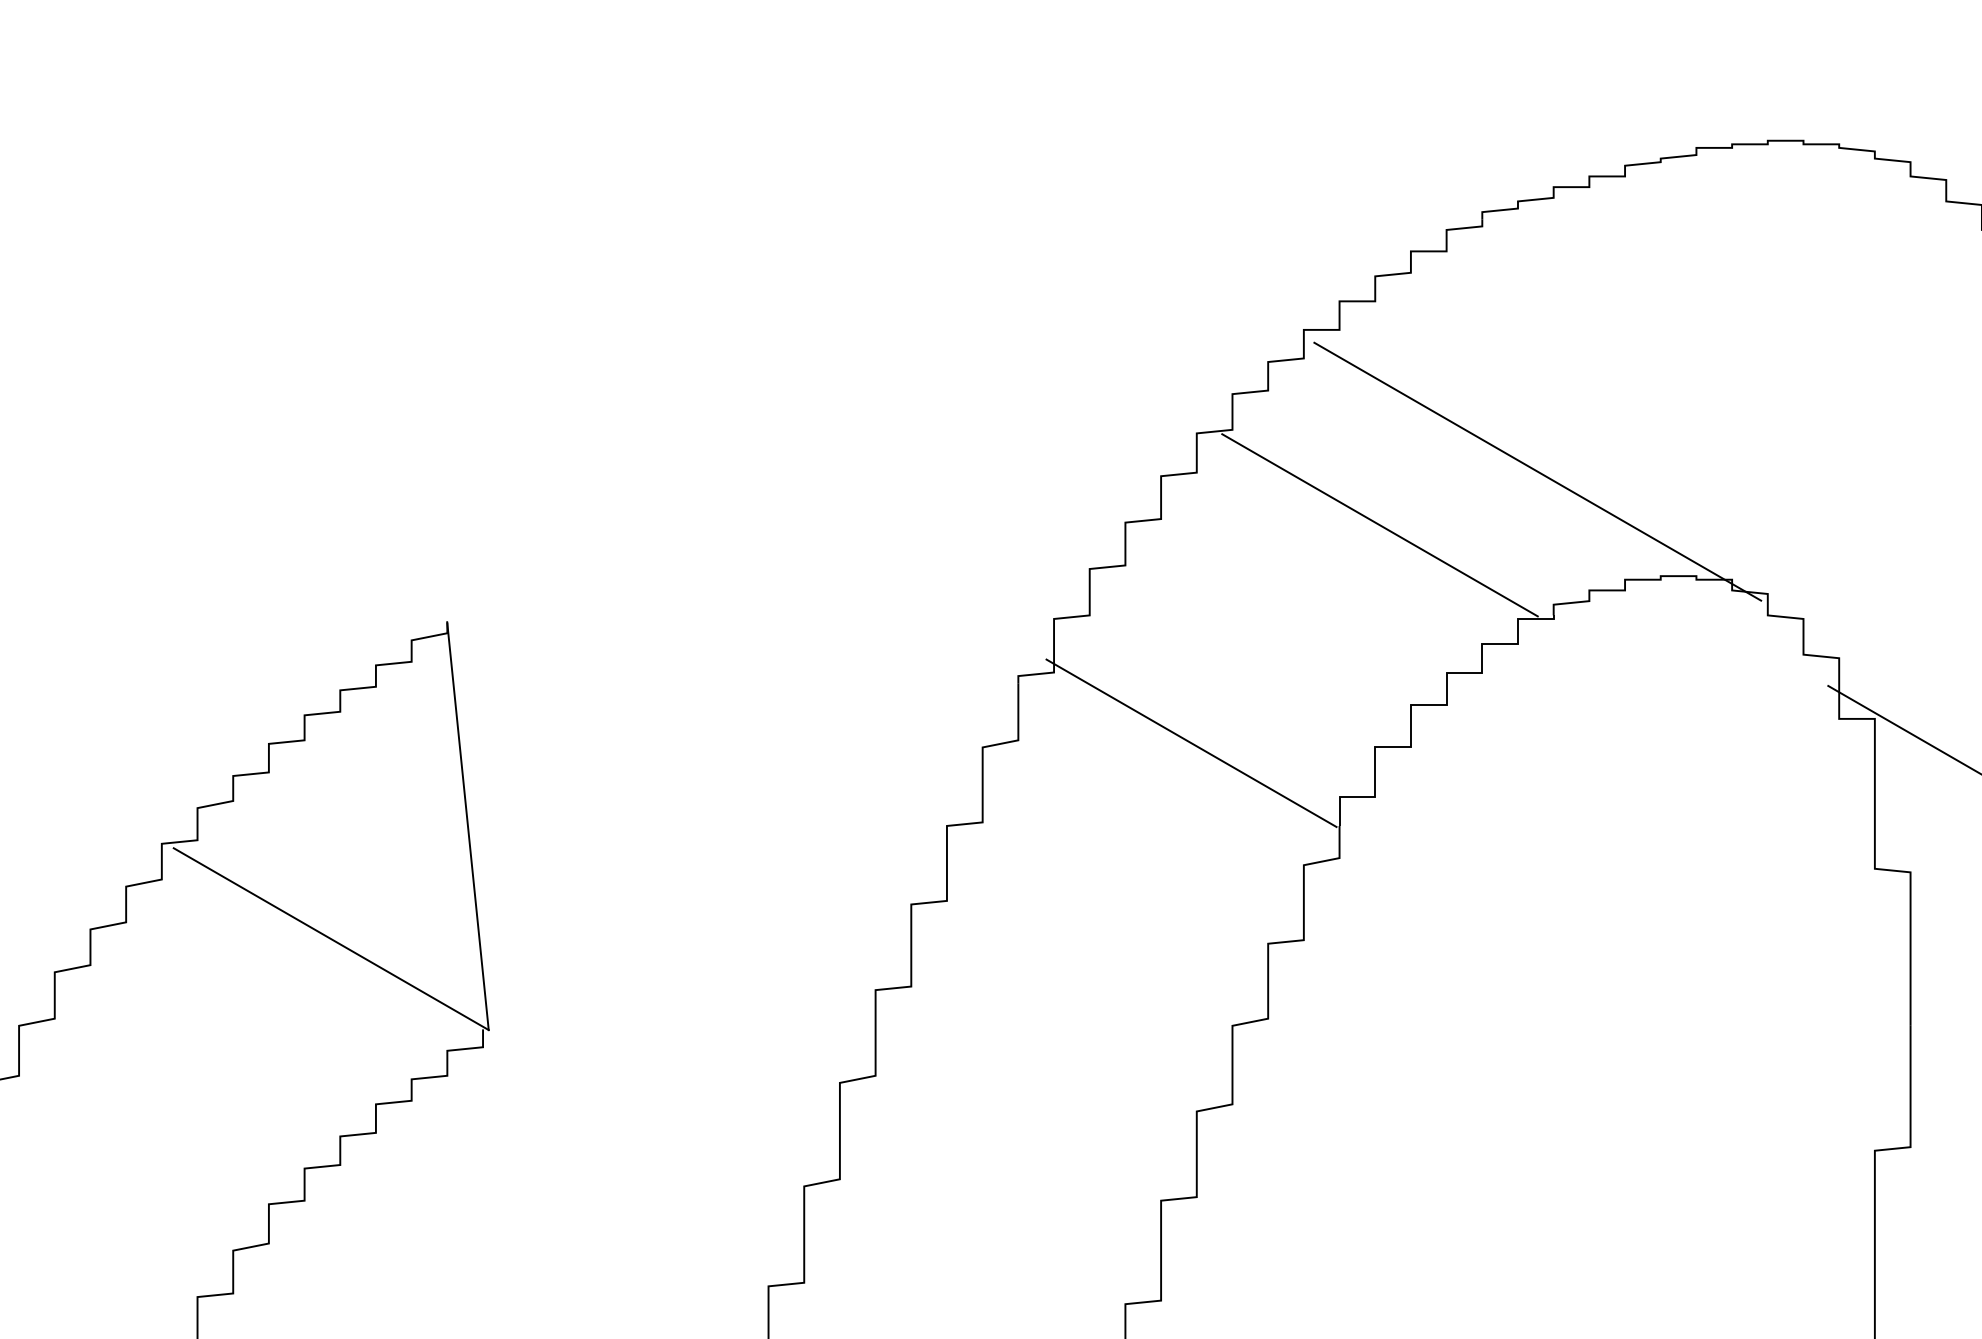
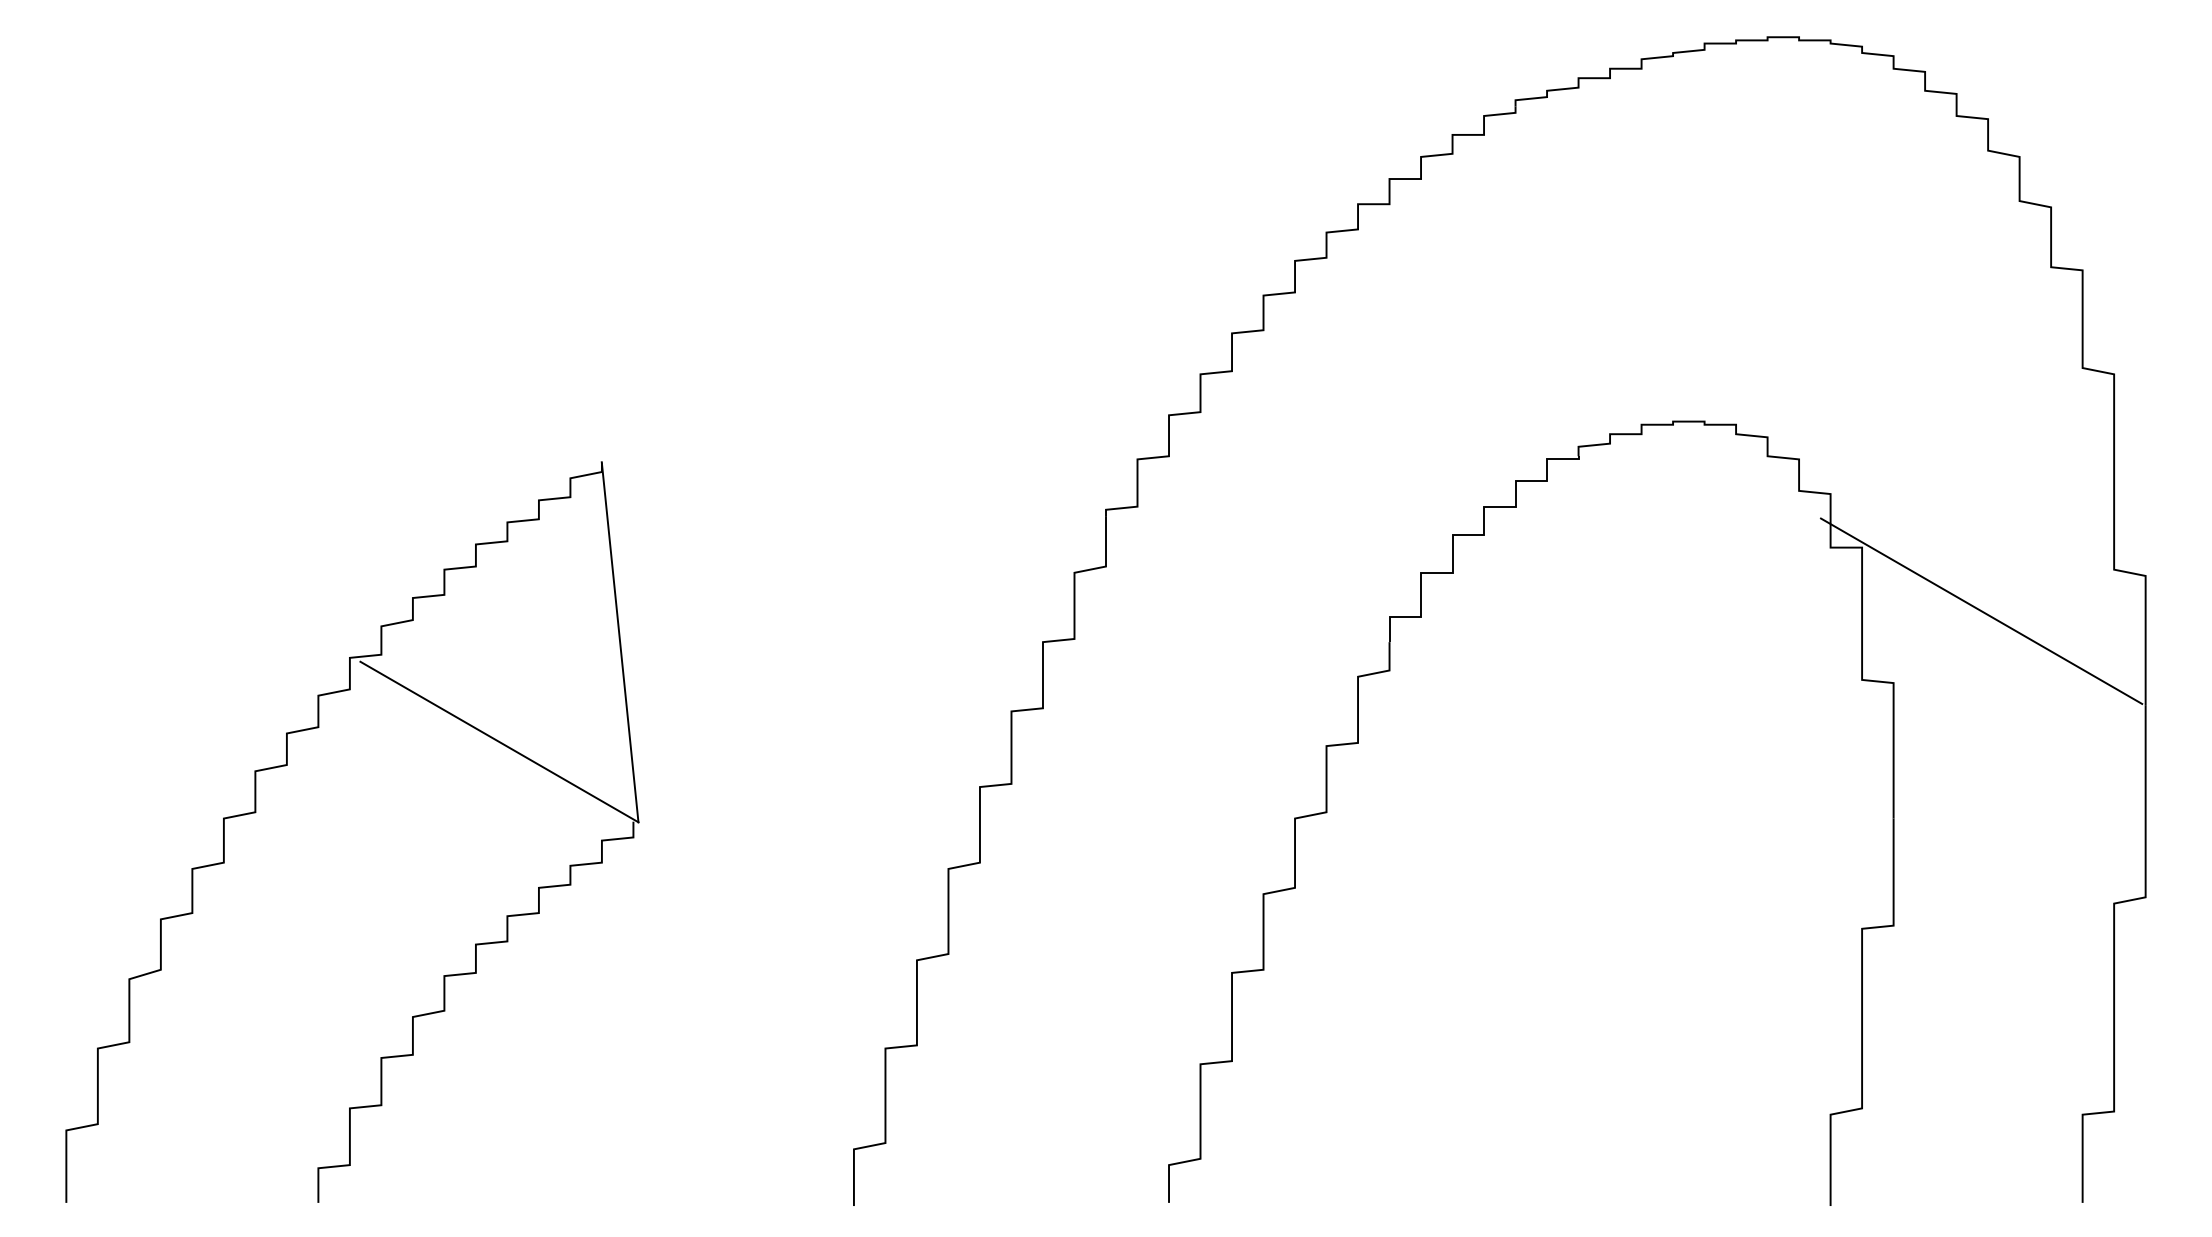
line: (1537, 471) -> (1564, 329), removed
line: (1379, 525) -> (1424, 376), removed
line: (1191, 743) -> (1258, 569), removed

